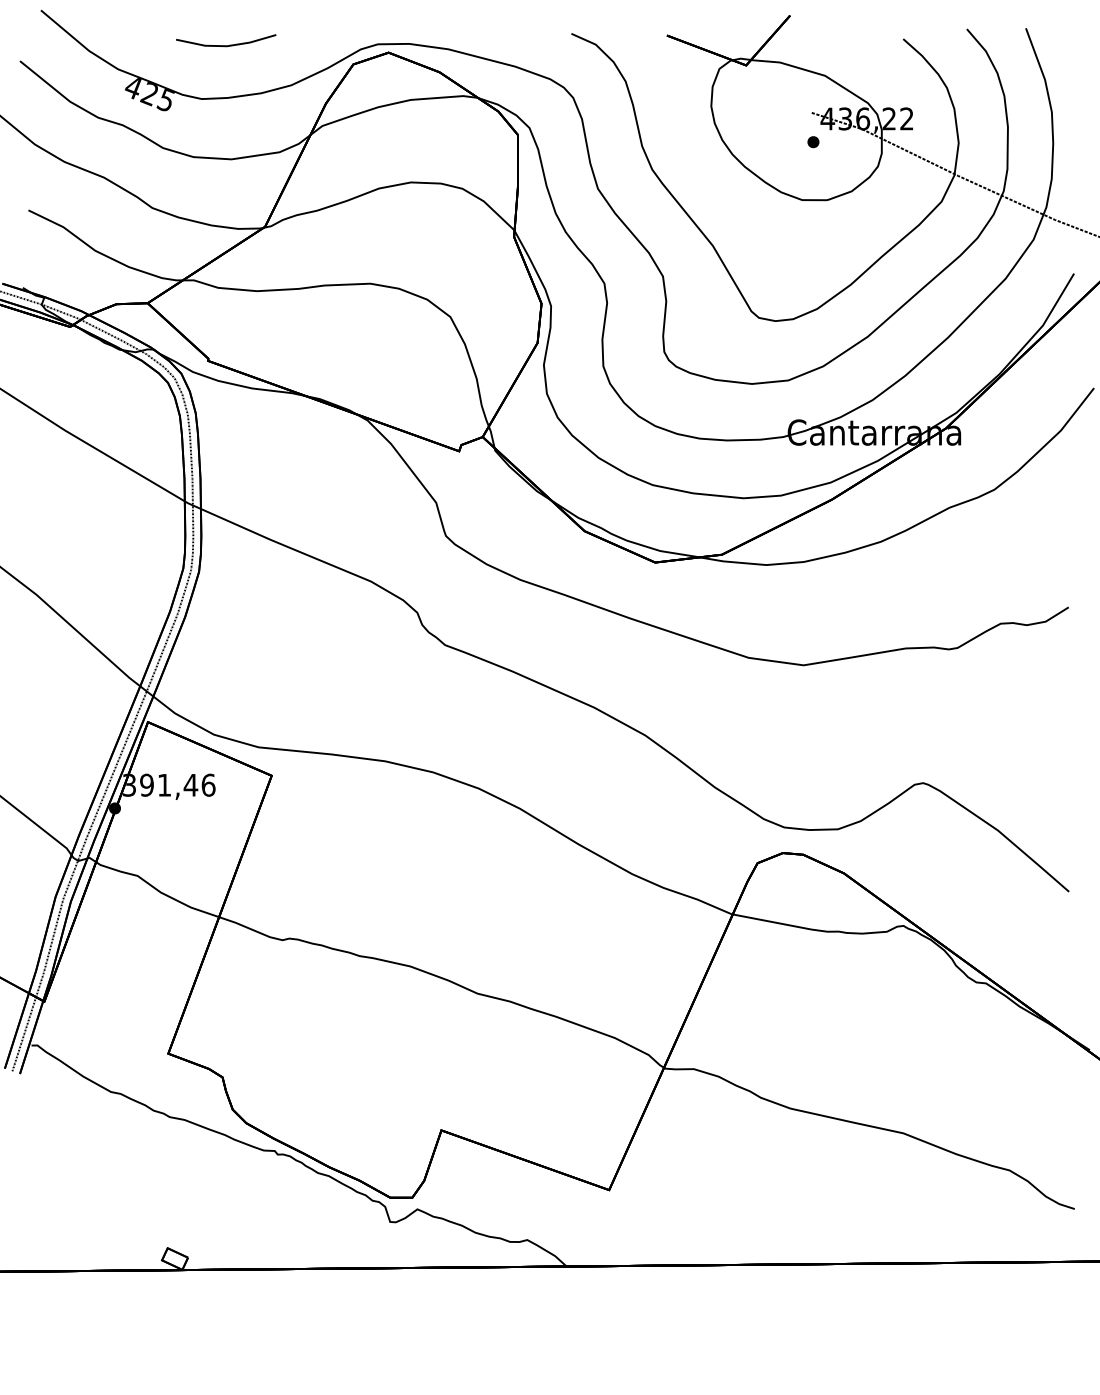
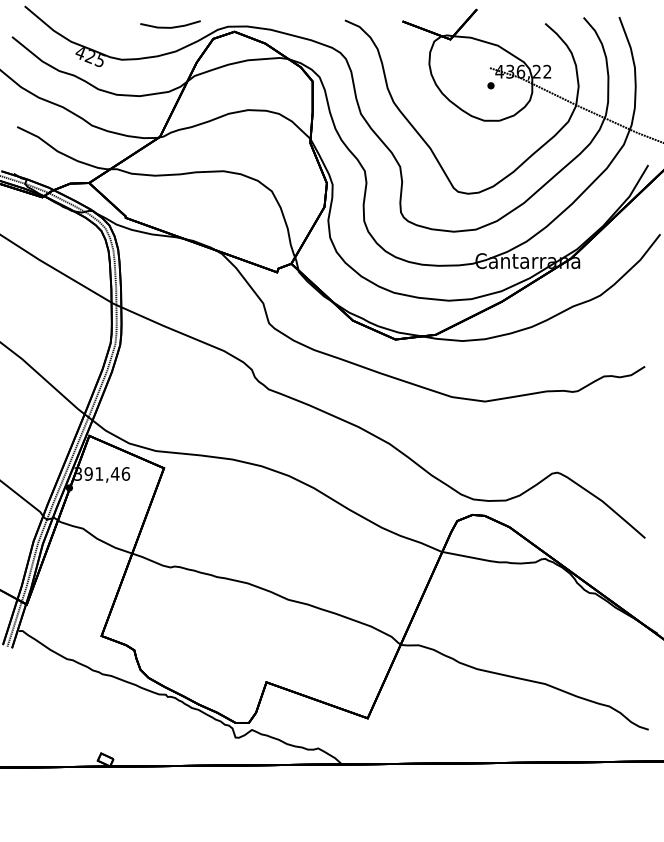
line: (227, 43) -> (171, 26), moved

